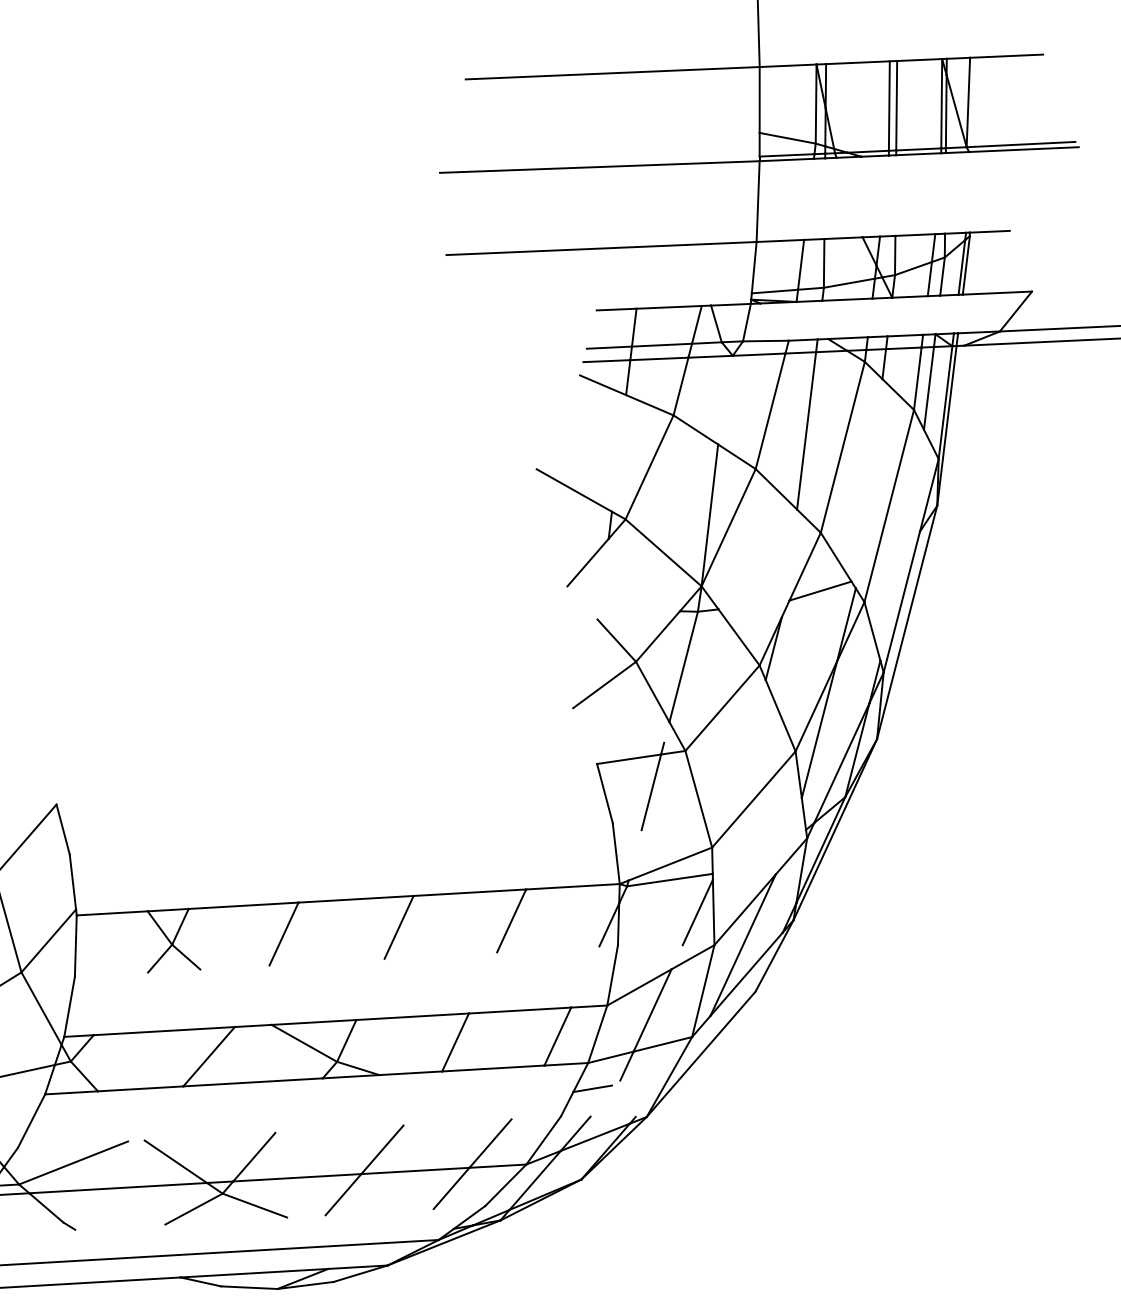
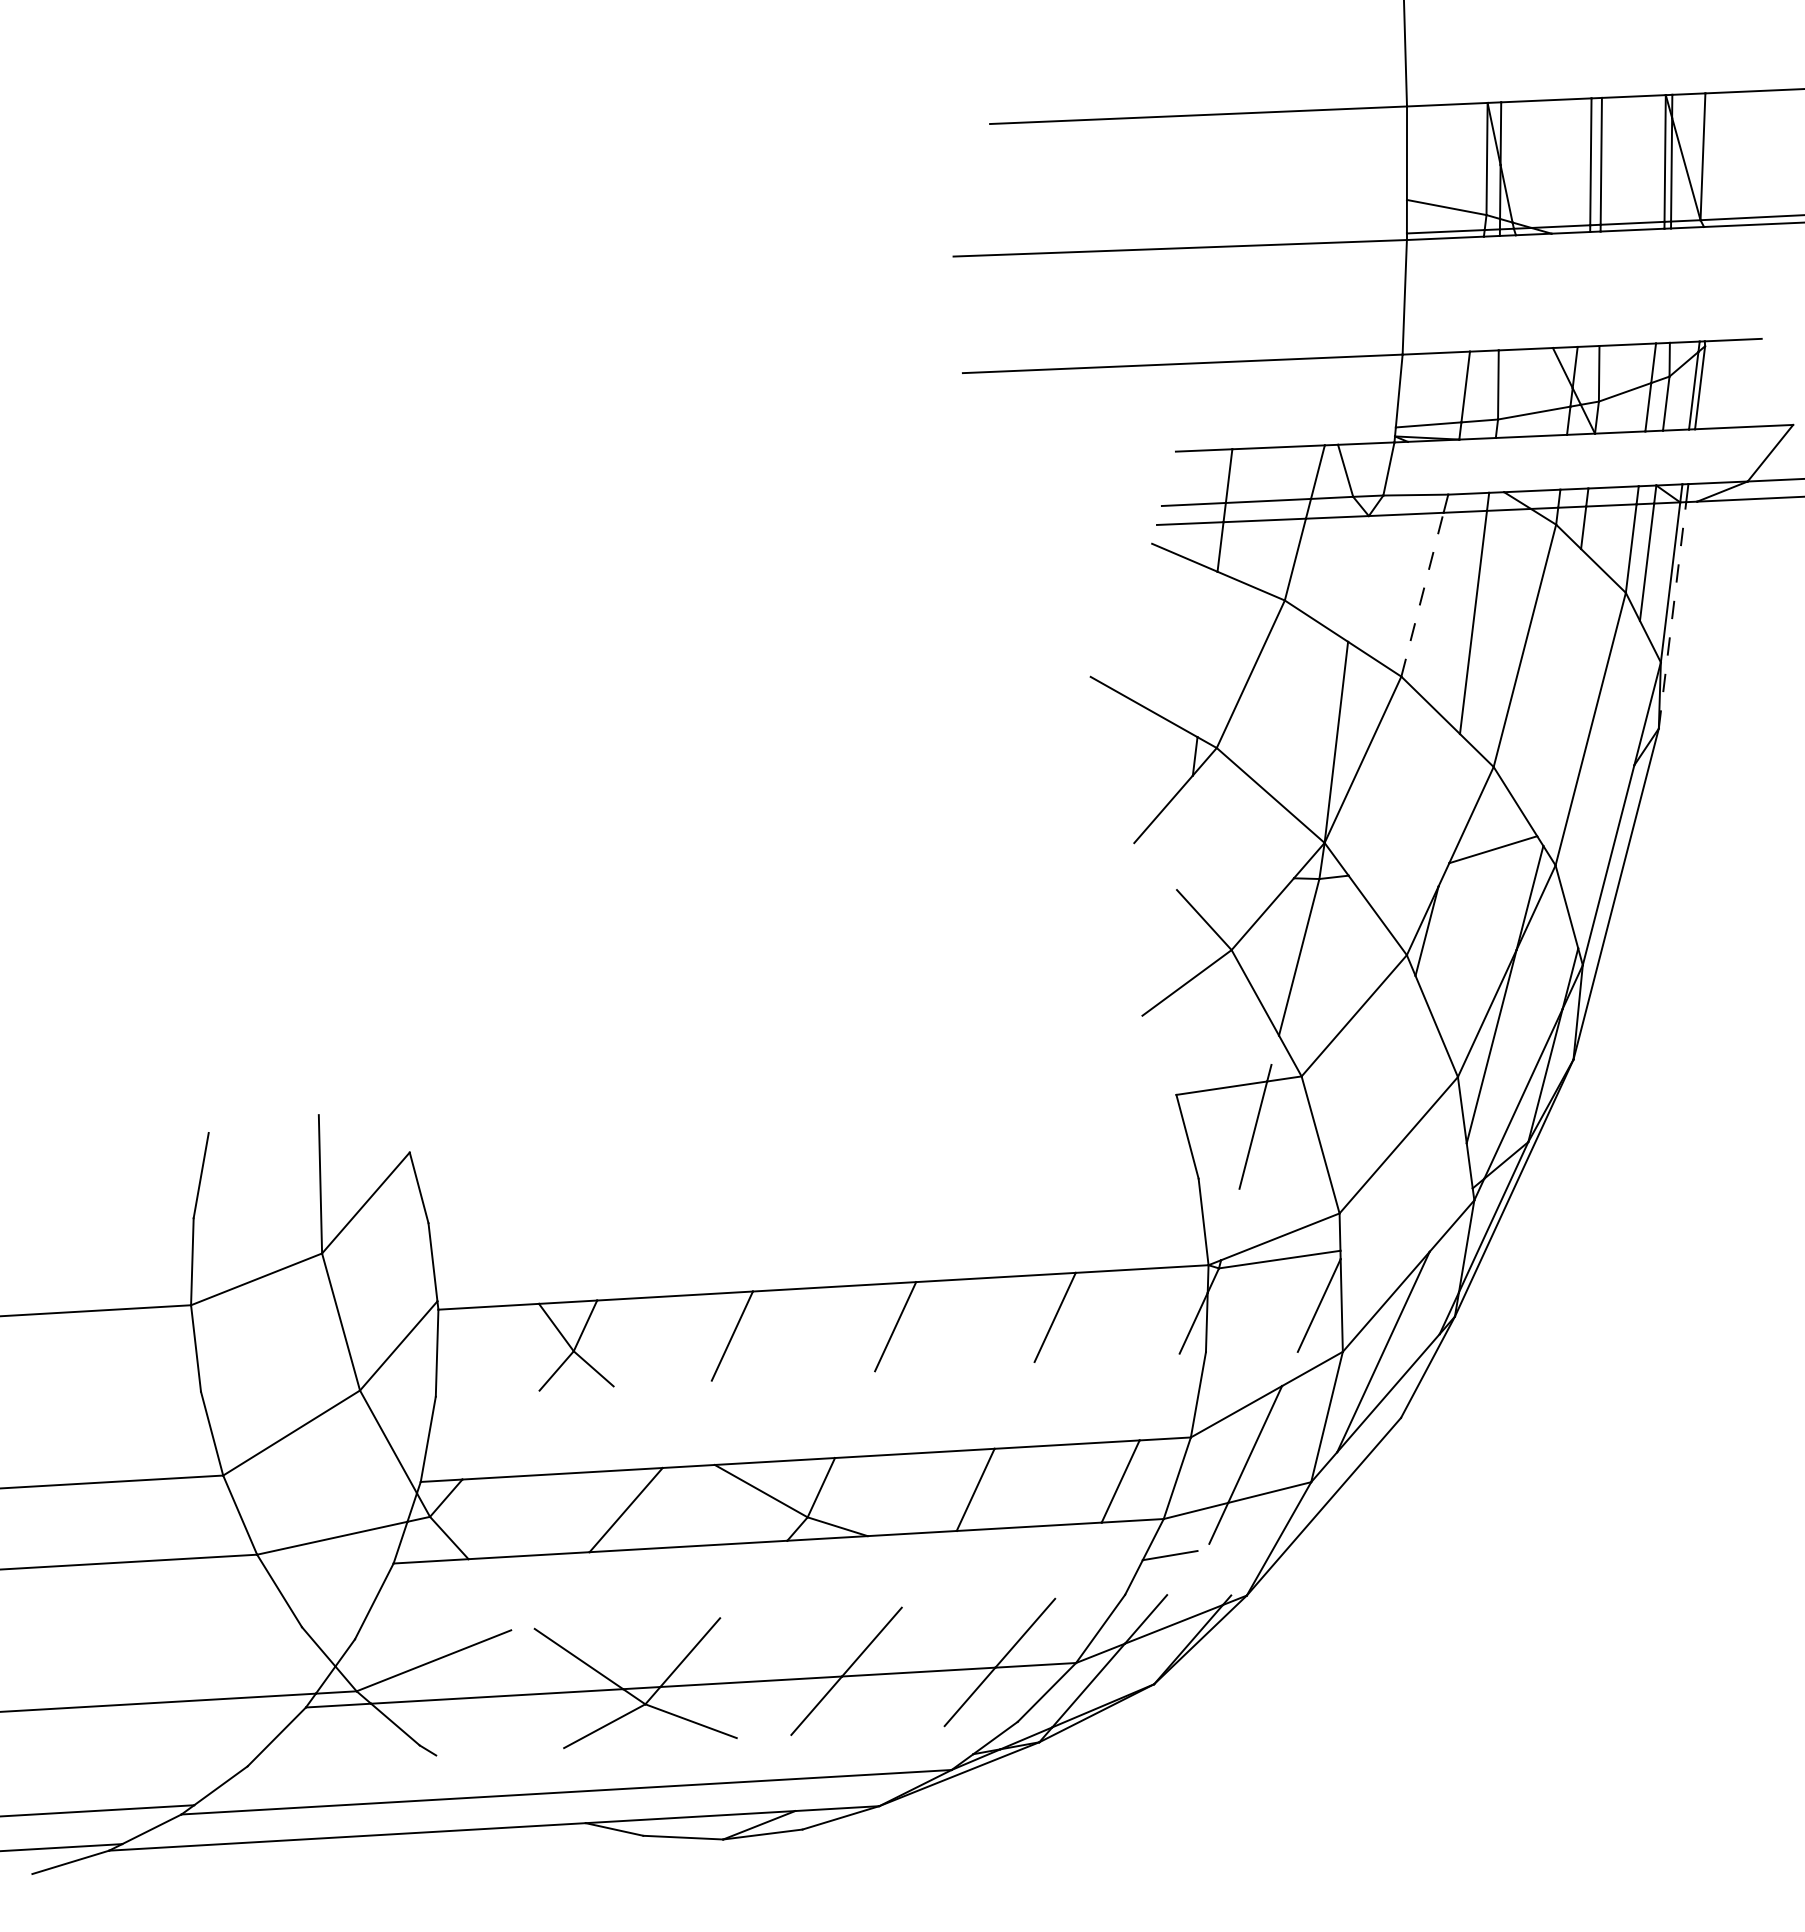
line: (770, 411) -> (1422, 594), solid -> dashed
line: (946, 425) -> (1672, 614), solid -> dashed

